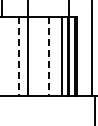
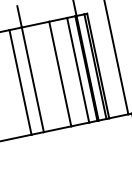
line: (18, 56) -> (20, 82), dashed -> solid
line: (48, 56) -> (59, 74), dashed -> solid

